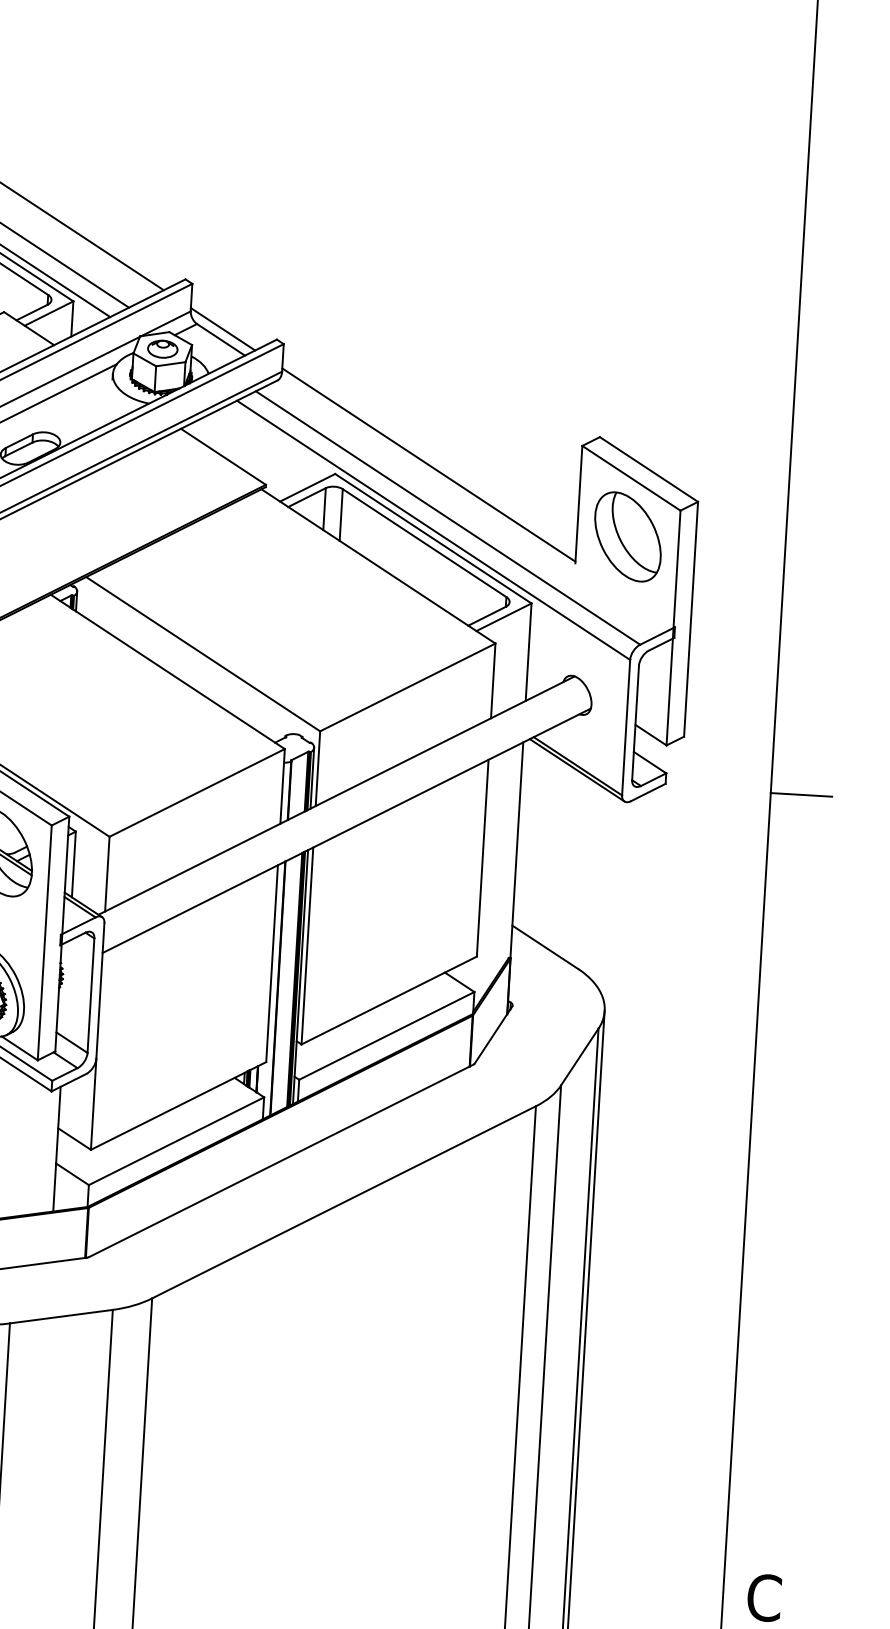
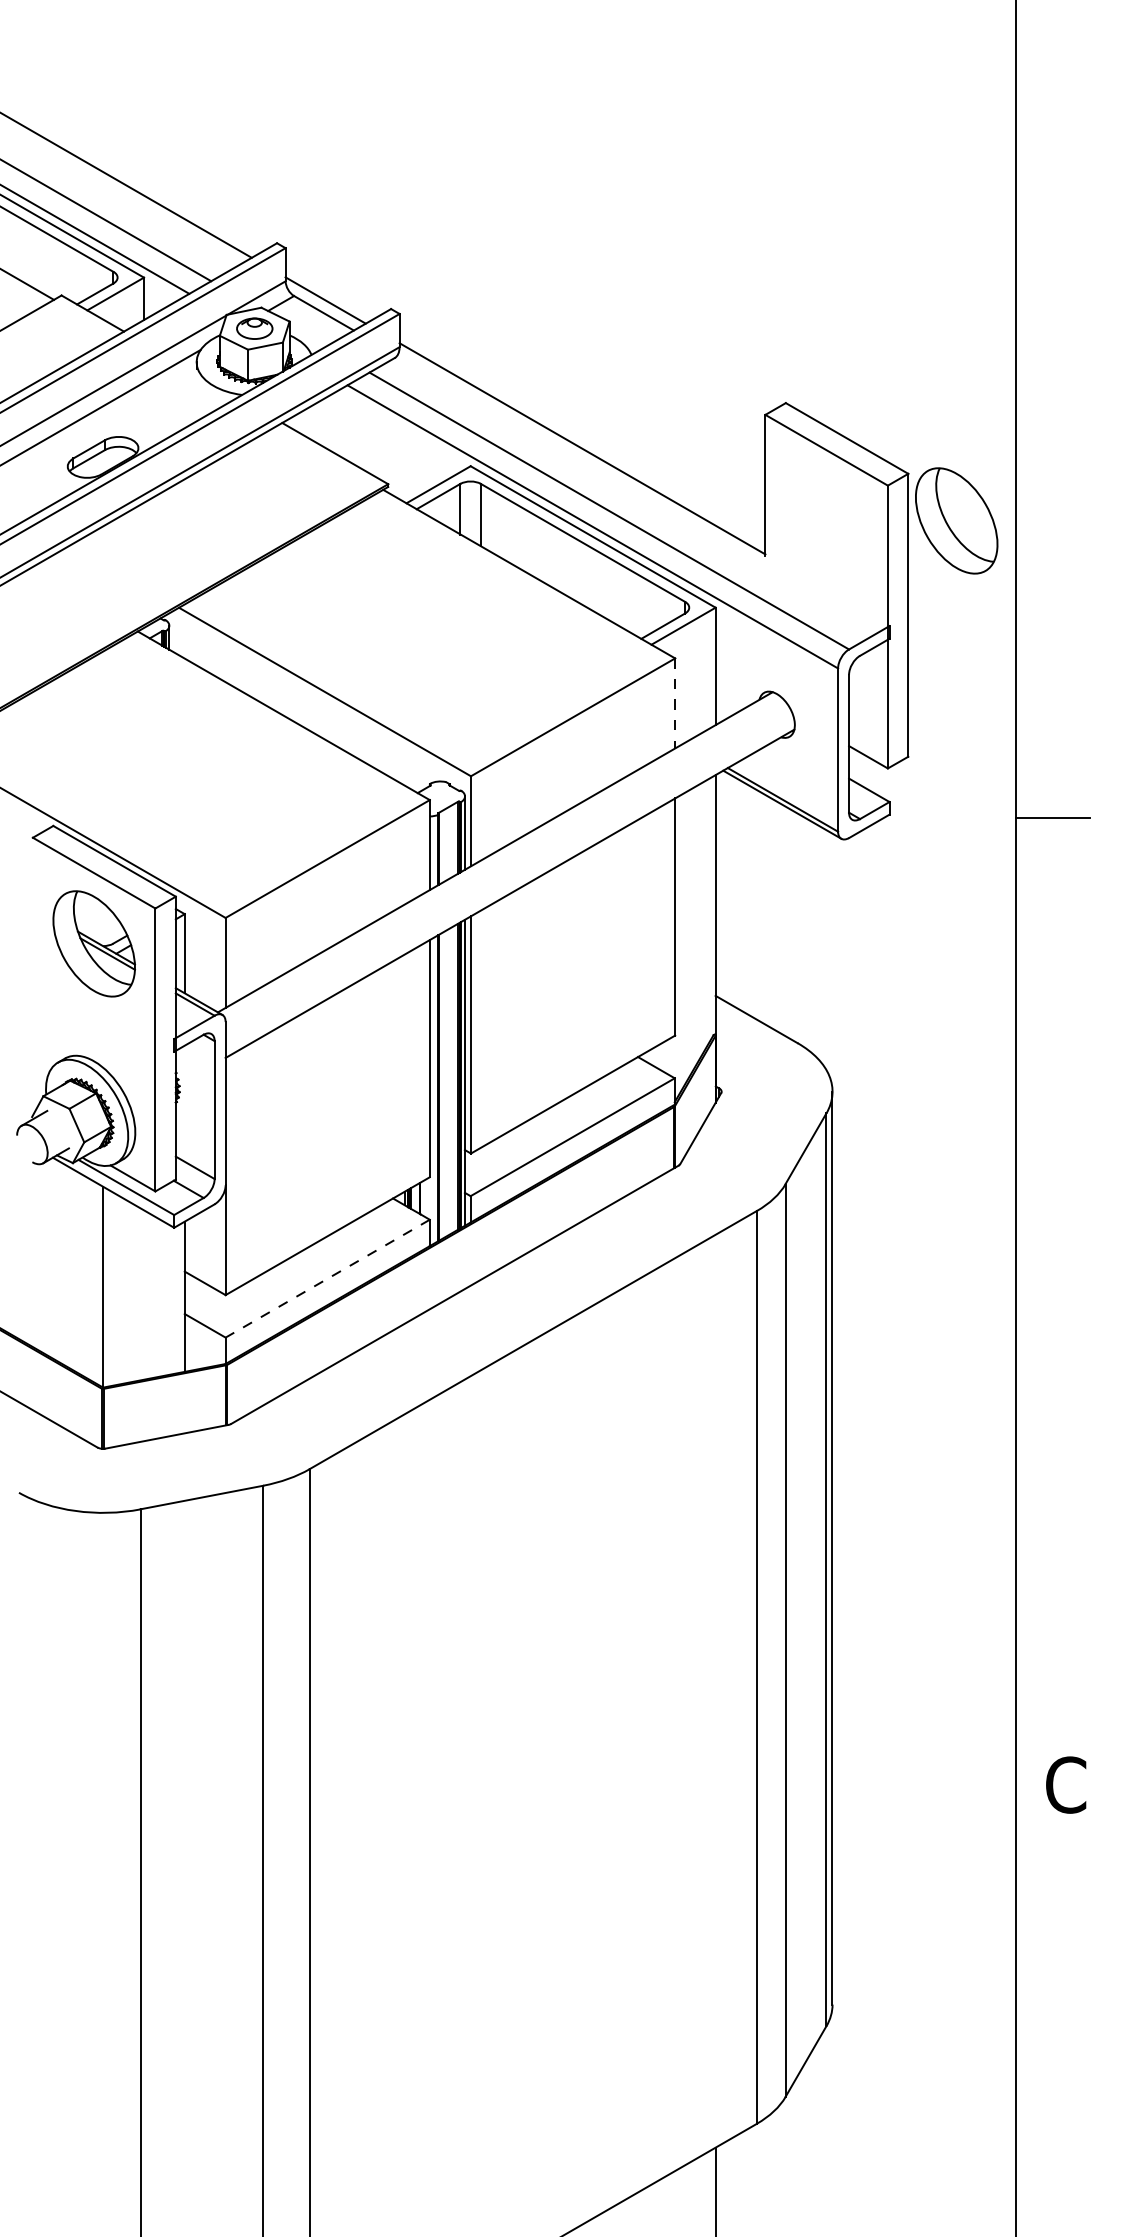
part: (627, 536) -> (956, 520), moved
line: (493, 681) -> (675, 703), solid -> dashed
line: (176, 1141) -> (327, 1278), solid -> dashed

